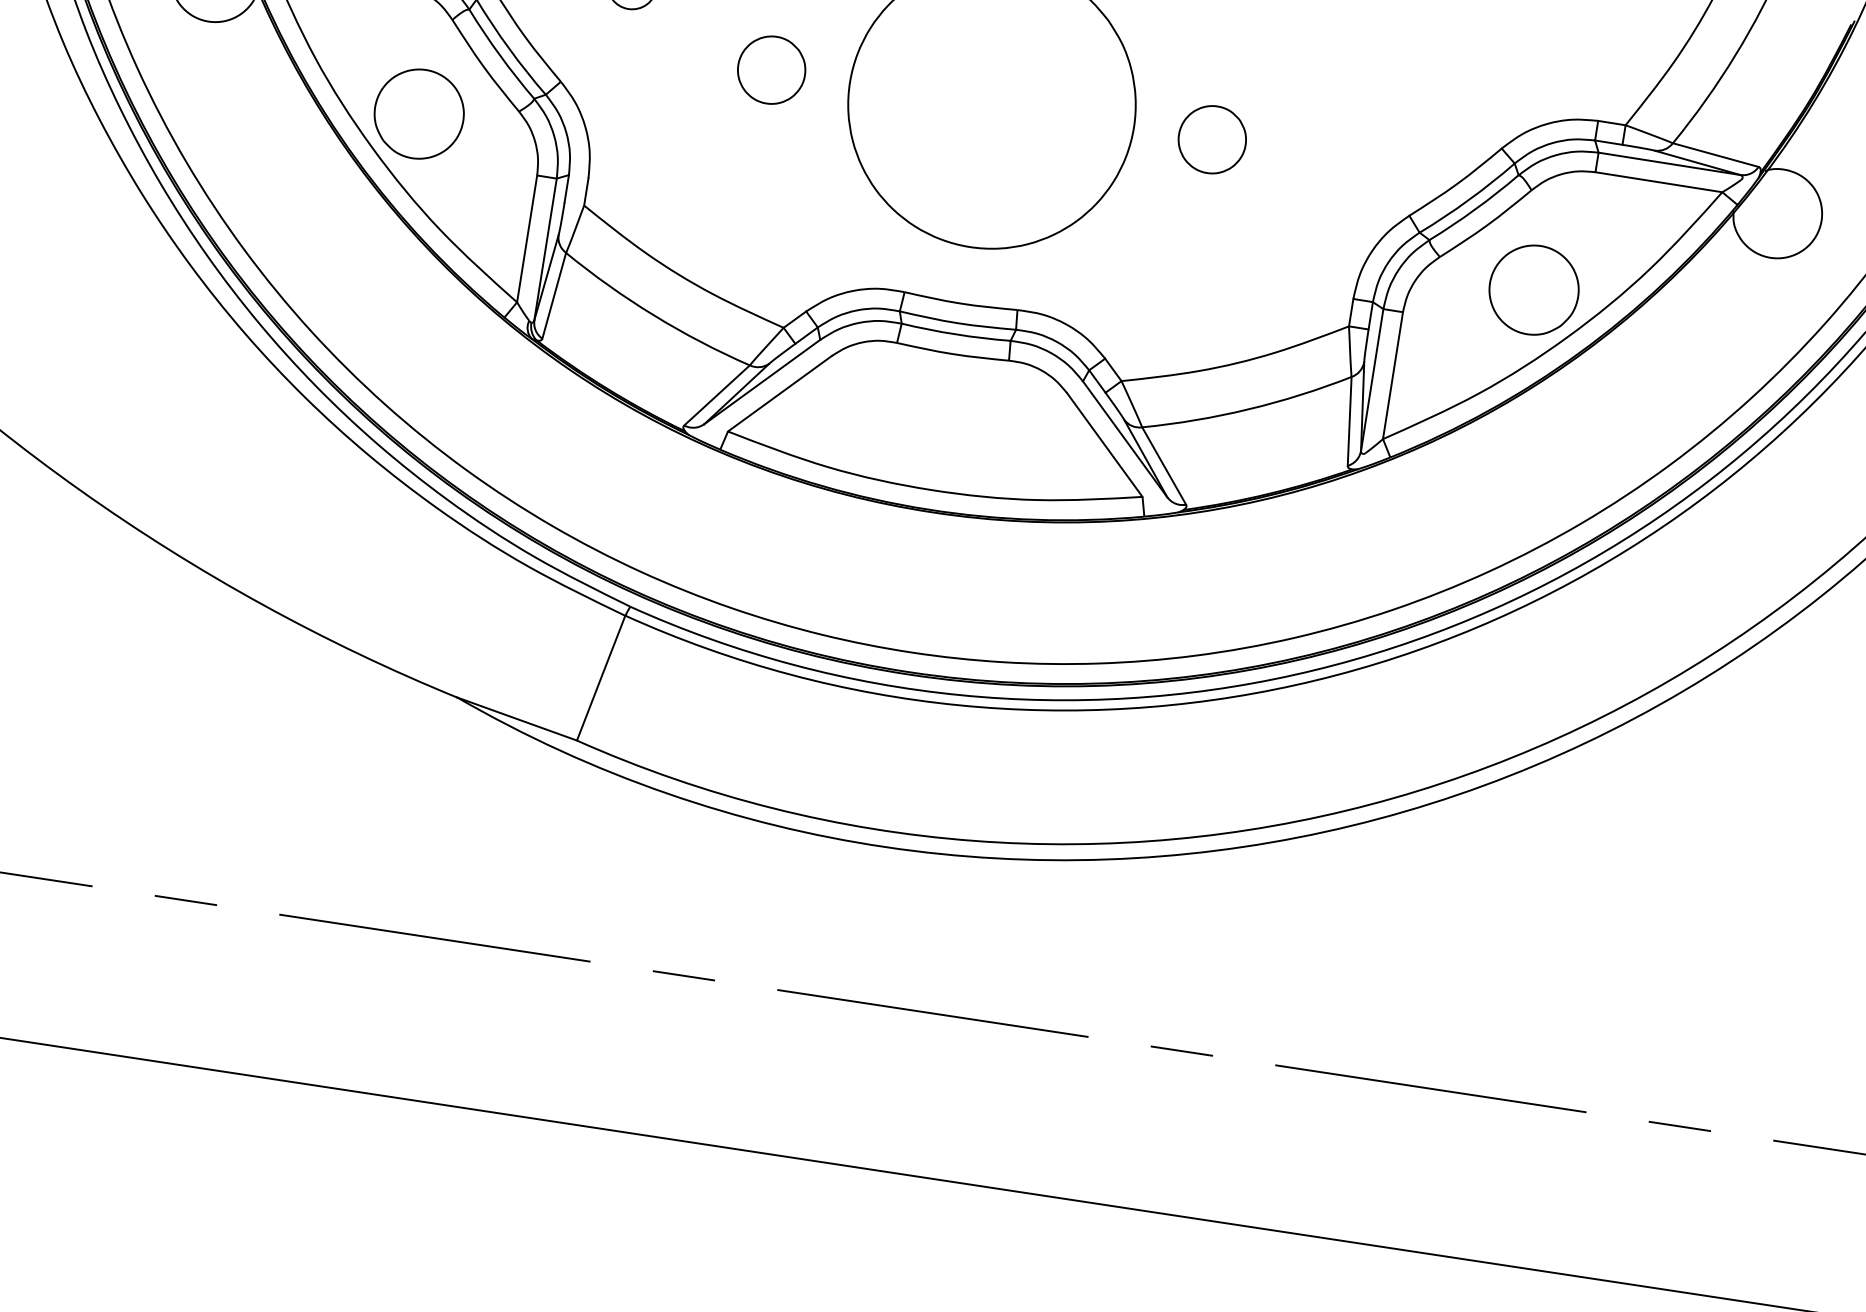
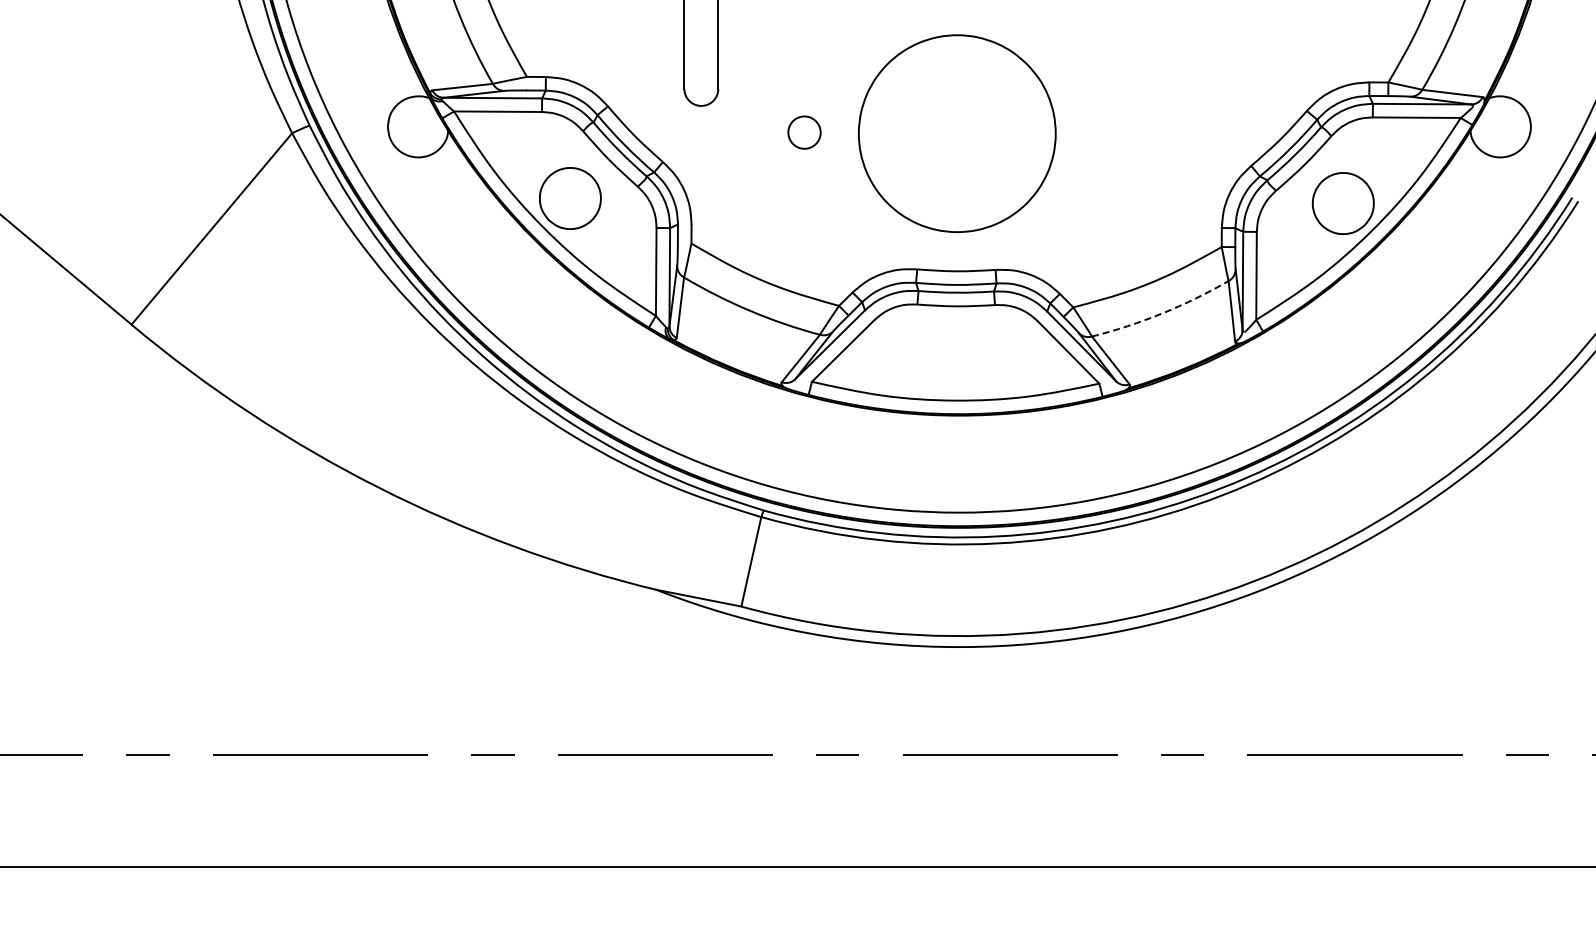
part: (771, 69) -> (804, 132), size x0.7
part: (1211, 139) -> (1109, 134), removed
arc: (1249, 409) -> (1162, 313), solid -> dashed

